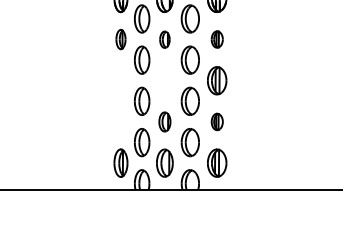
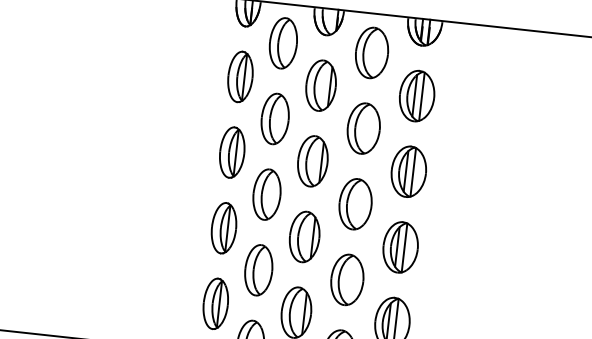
part: (120, 39) -> (239, 76), size x1.43
part: (164, 39) -> (320, 85), size x1.67
part: (217, 39) -> (417, 96), size x1.67
part: (120, 80) -> (231, 152), added
part: (164, 80) -> (312, 160), added
part: (120, 121) -> (223, 227), added
part: (164, 121) -> (304, 236), size x1.43
part: (217, 121) -> (401, 246), size x1.67

